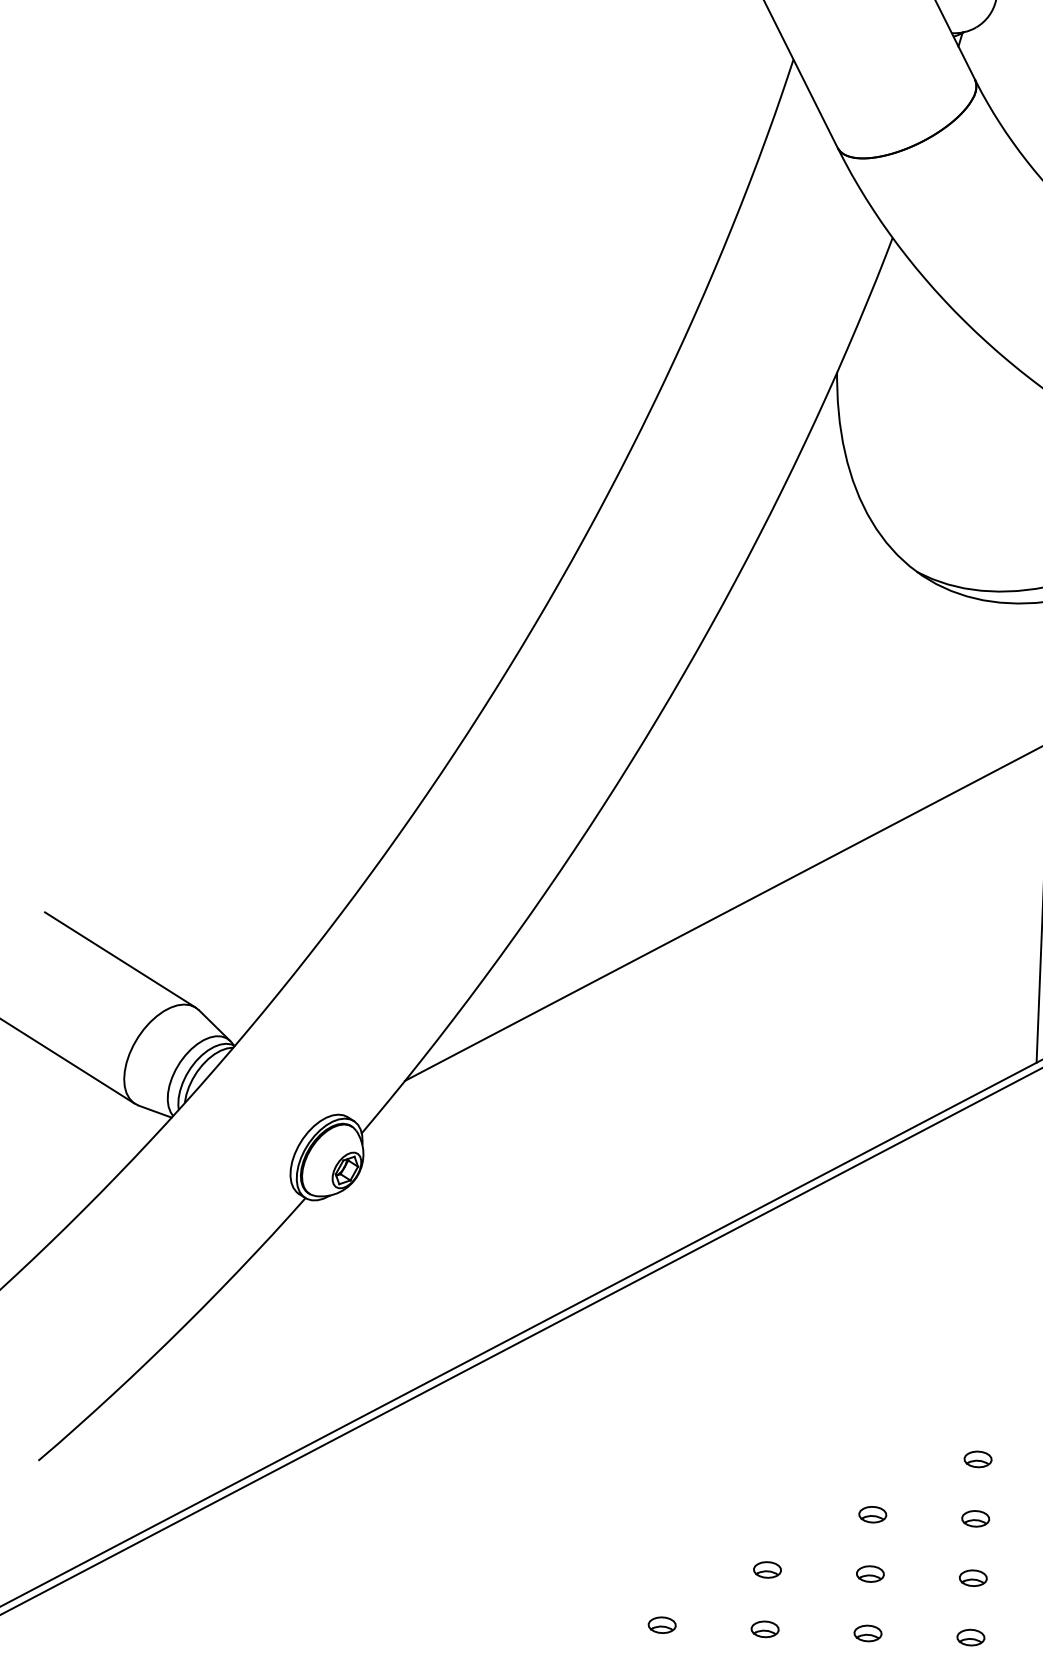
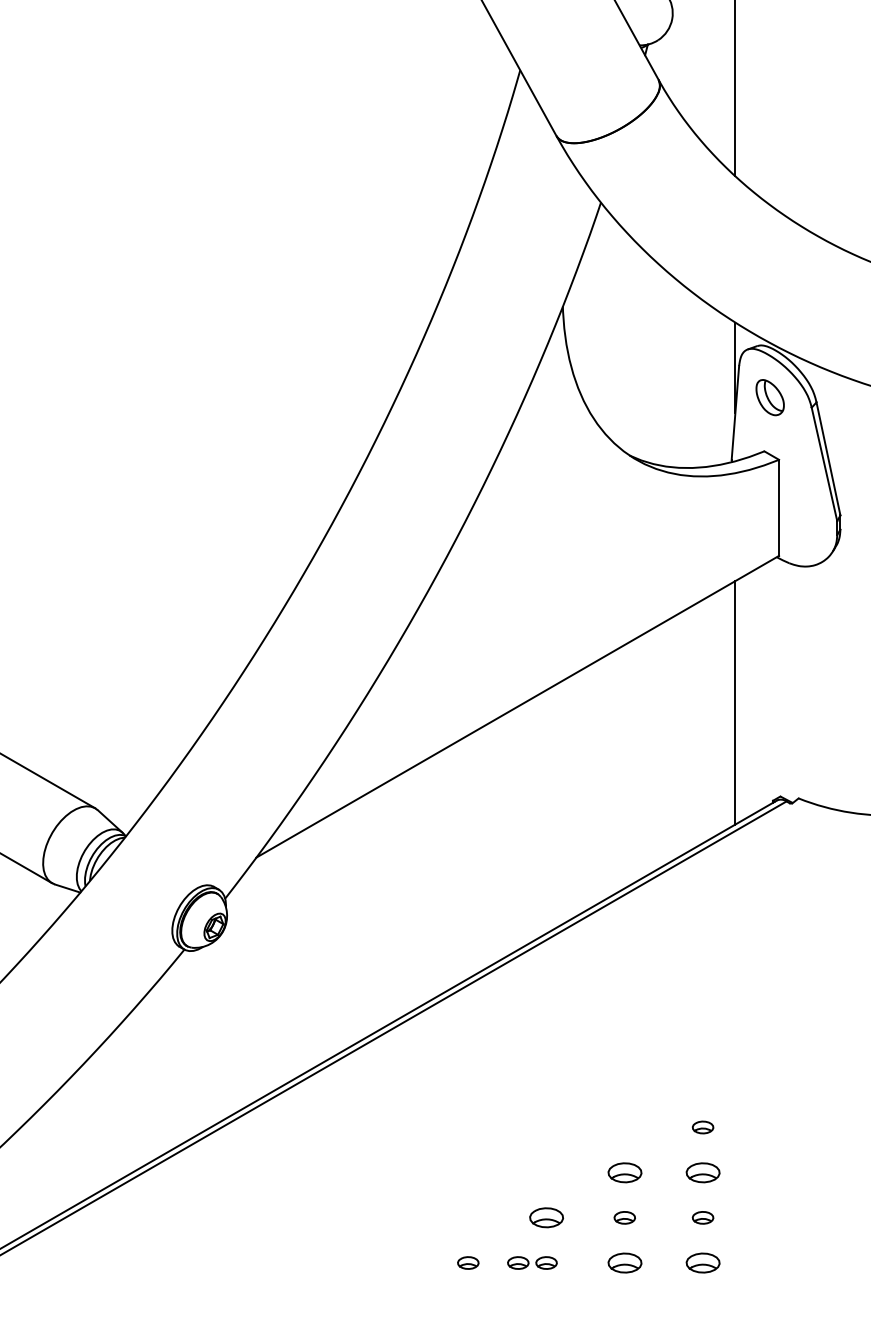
part: (872, 1514) -> (624, 1172), size x1.6
part: (974, 1518) -> (702, 1172), size x1.6
part: (767, 1569) -> (546, 1217), size x1.6
part: (728, 1627) -> (518, 1262), added
part: (867, 1632) -> (624, 1262), size x1.6
part: (970, 1636) -> (702, 1262), size x1.6

